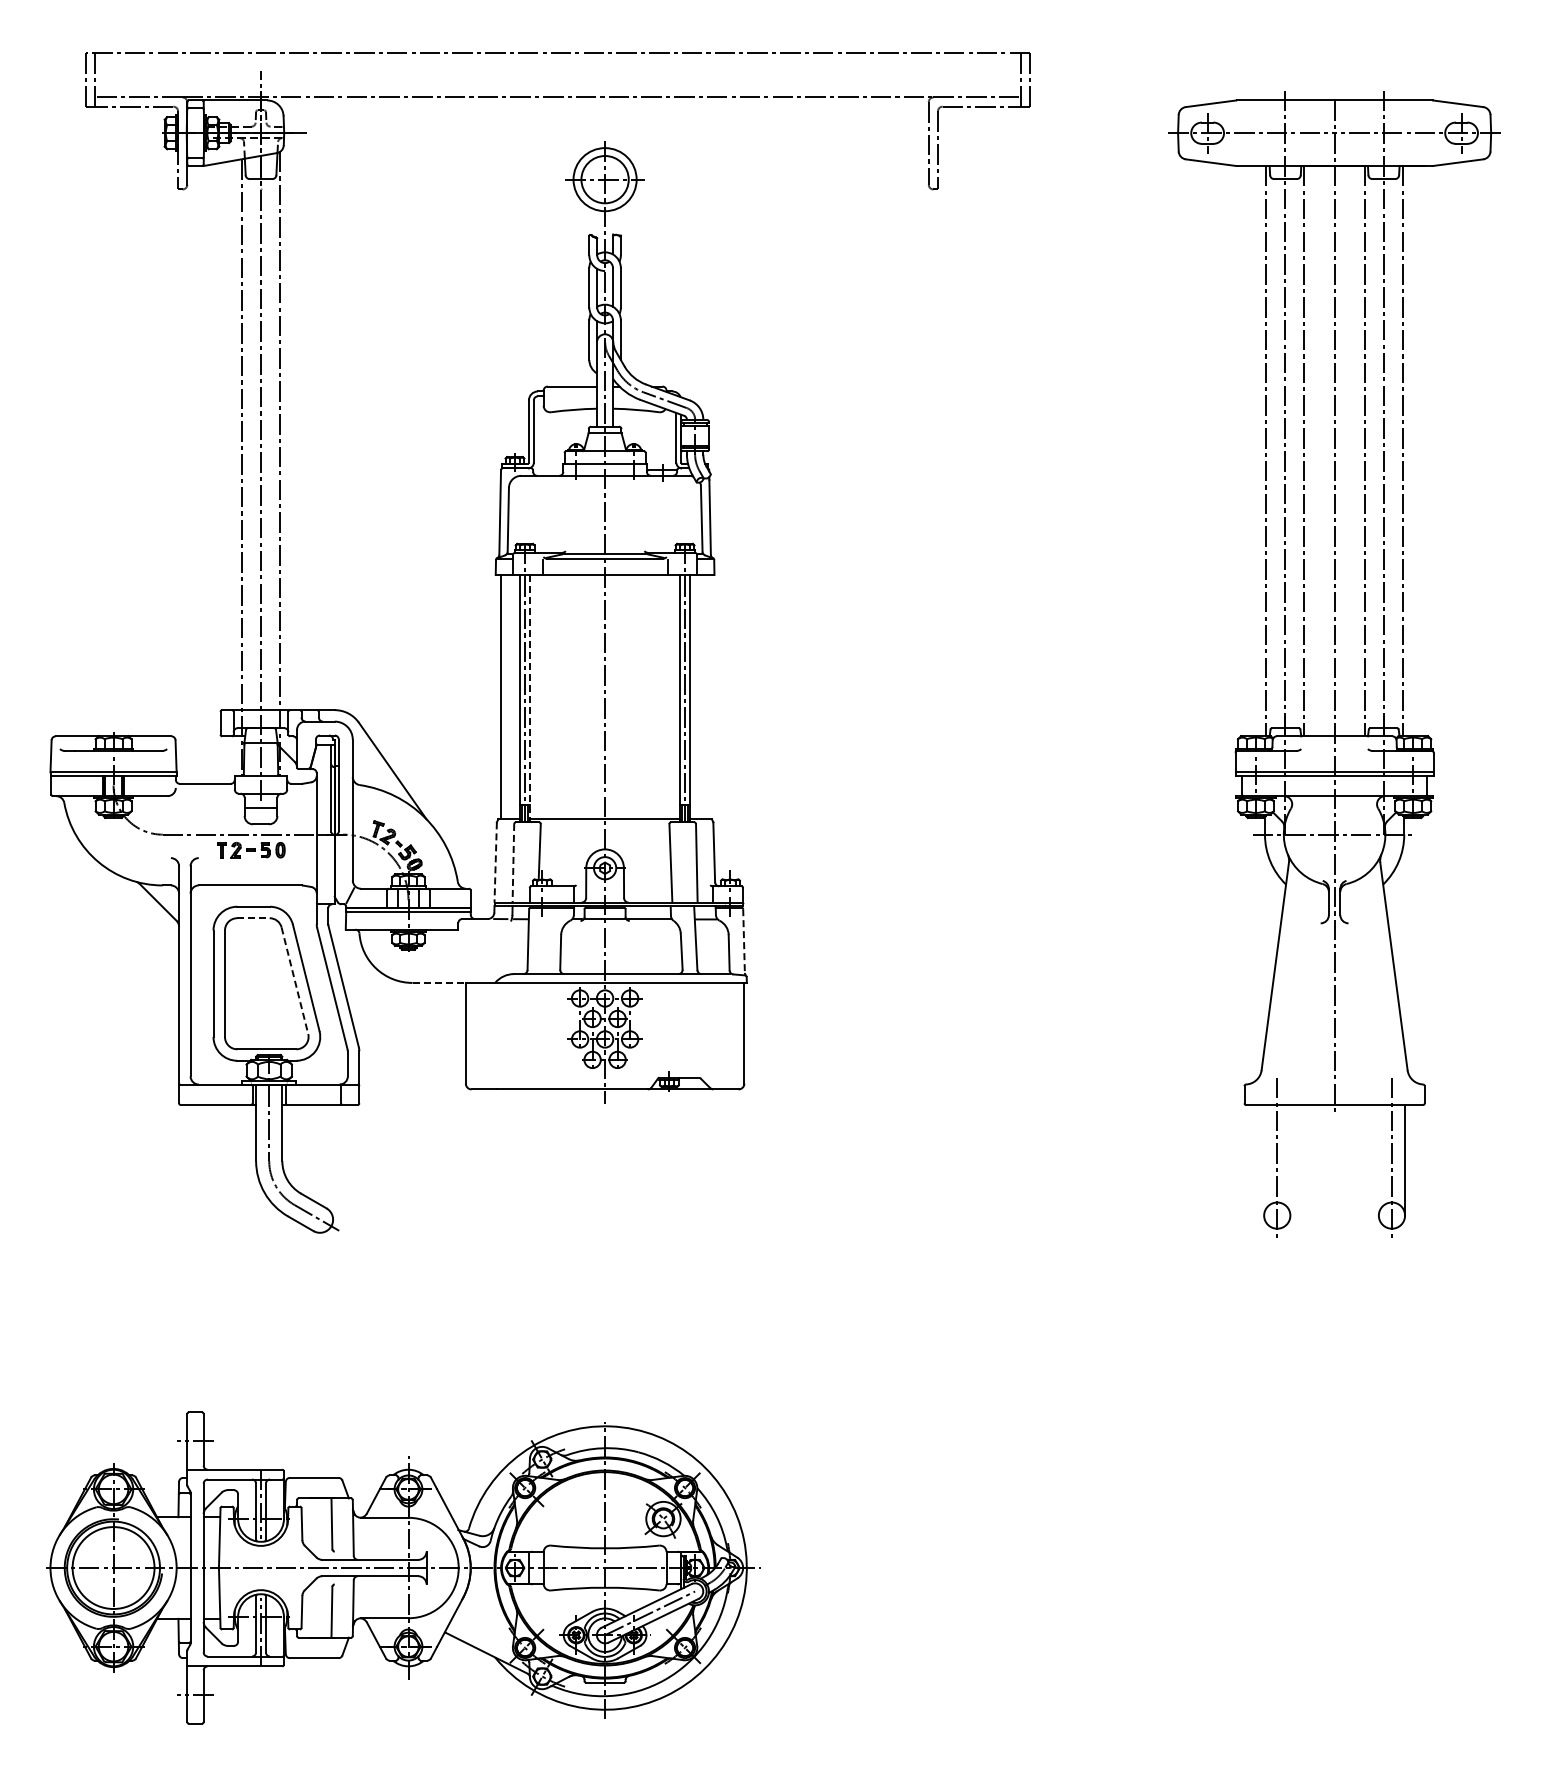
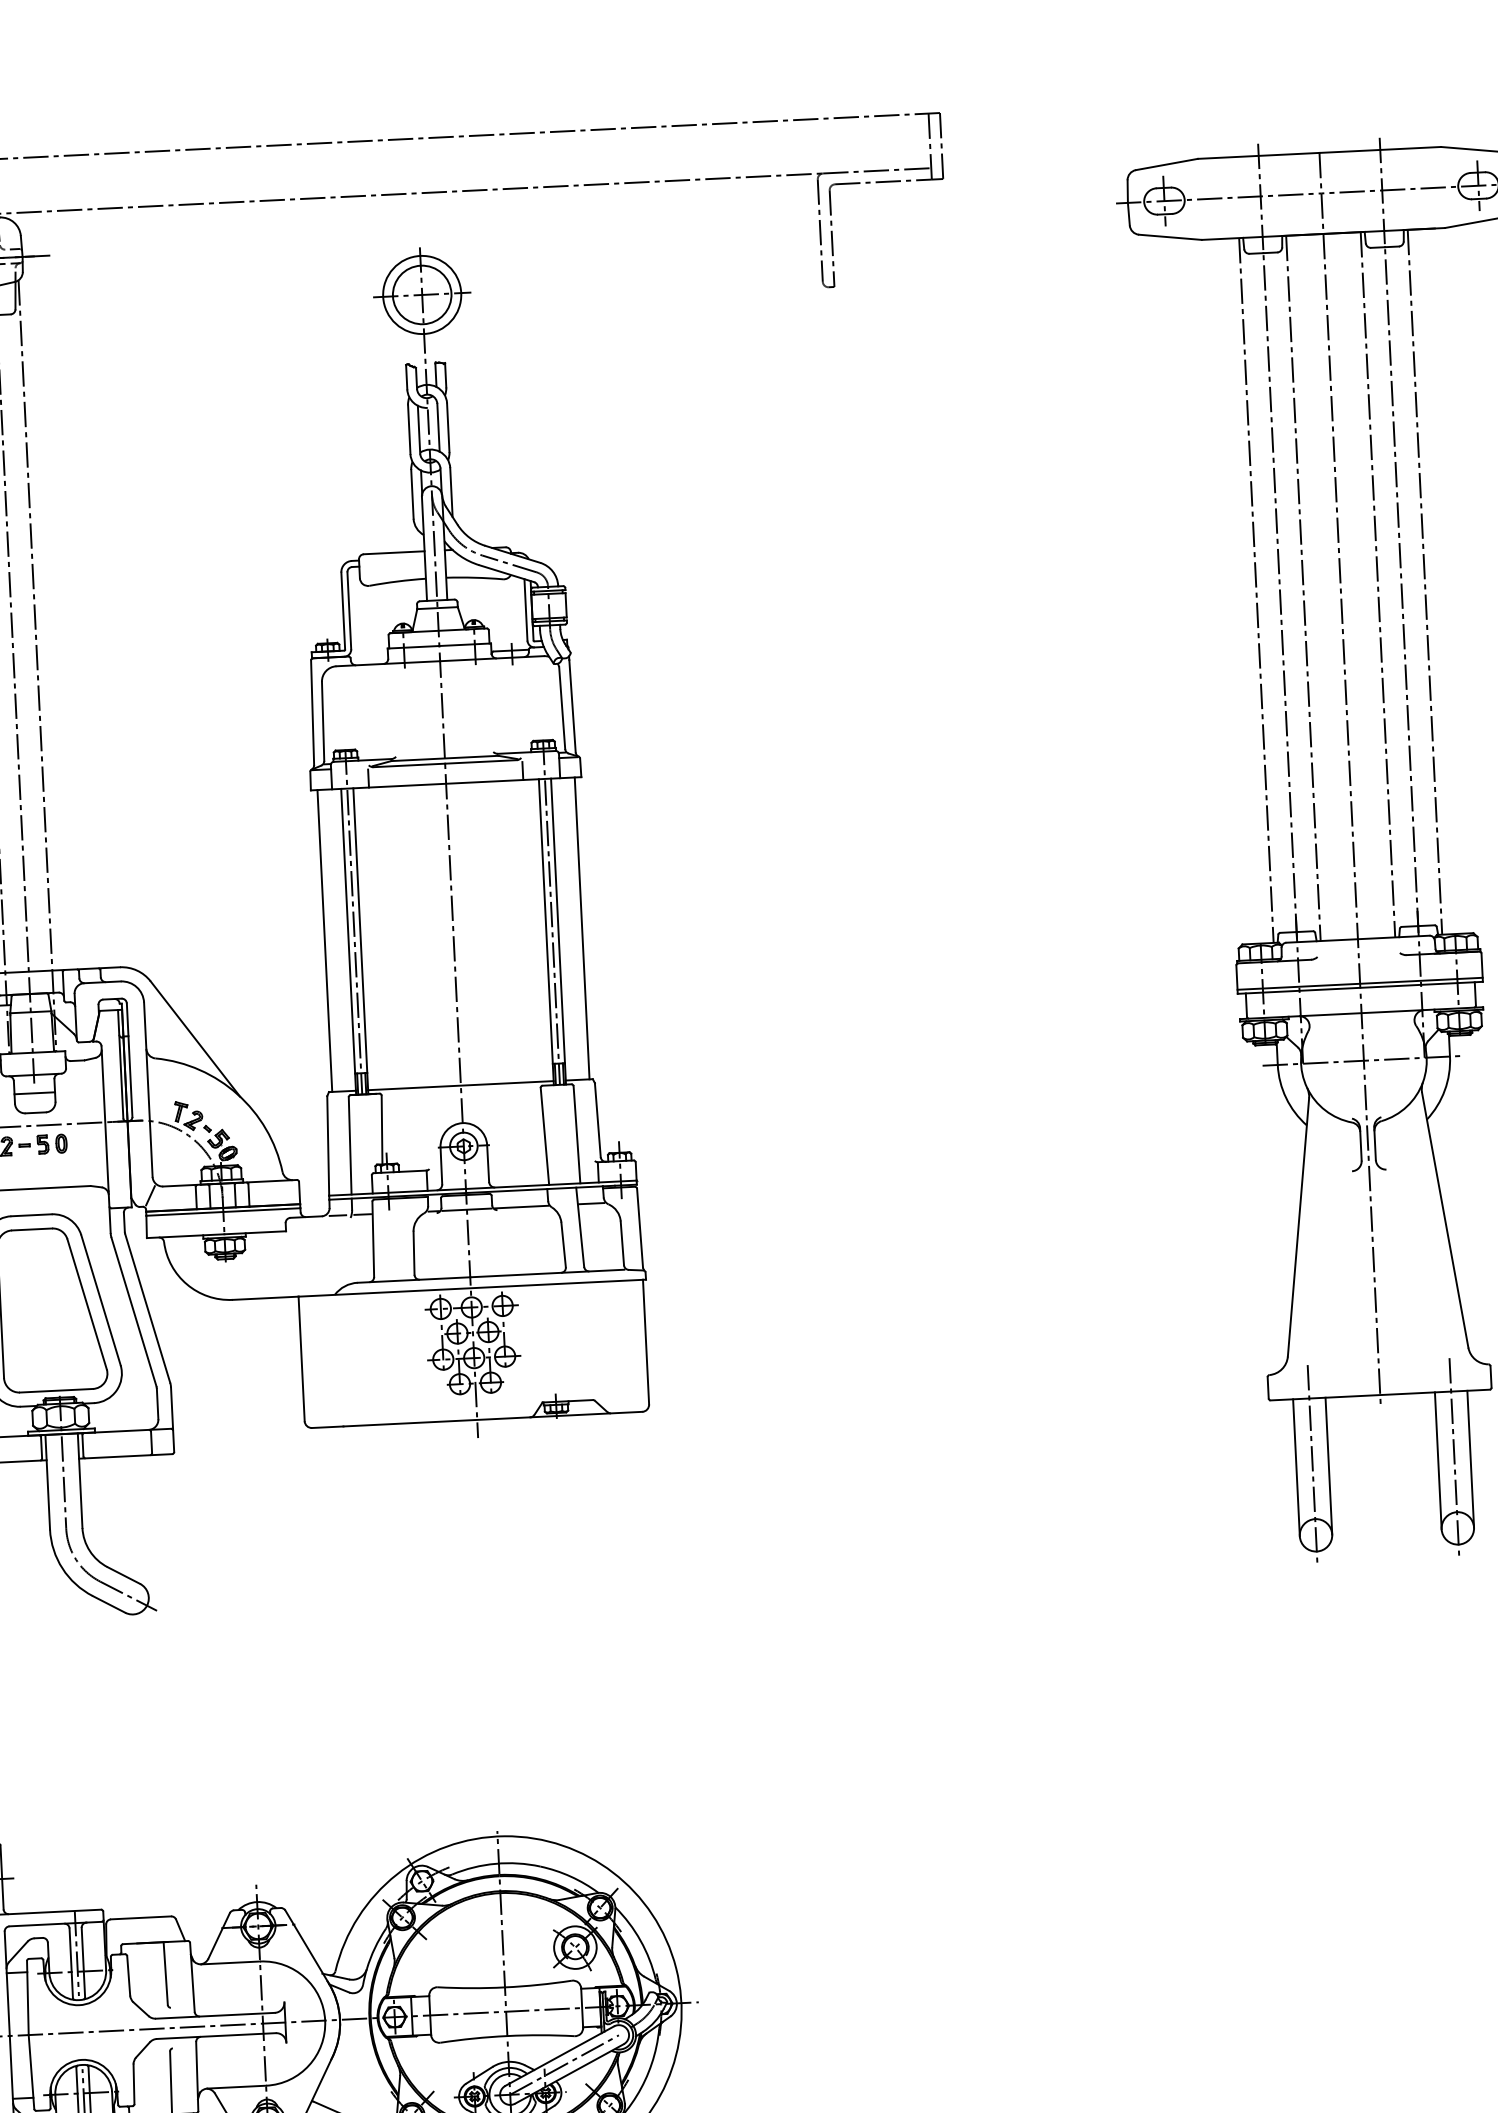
line: (709, 696) -> (582, 927), added
line: (530, 698) -> (361, 941), dashed -> solid
line: (495, 863) -> (328, 1147), dashed -> solid
line: (513, 863) -> (350, 1146), dashed -> solid
line: (253, 918) -> (32, 1229), dashed -> solid
line: (744, 941) -> (640, 1228), dashed -> solid
line: (294, 980) -> (86, 1304), dashed -> solid
line: (439, 982) -> (265, 1297), dashed -> solid
line: (1264, 1160) -> (1296, 1467), added
line: (1290, 1160) -> (1329, 1466), added
line: (1378, 1160) -> (1437, 1461), added

